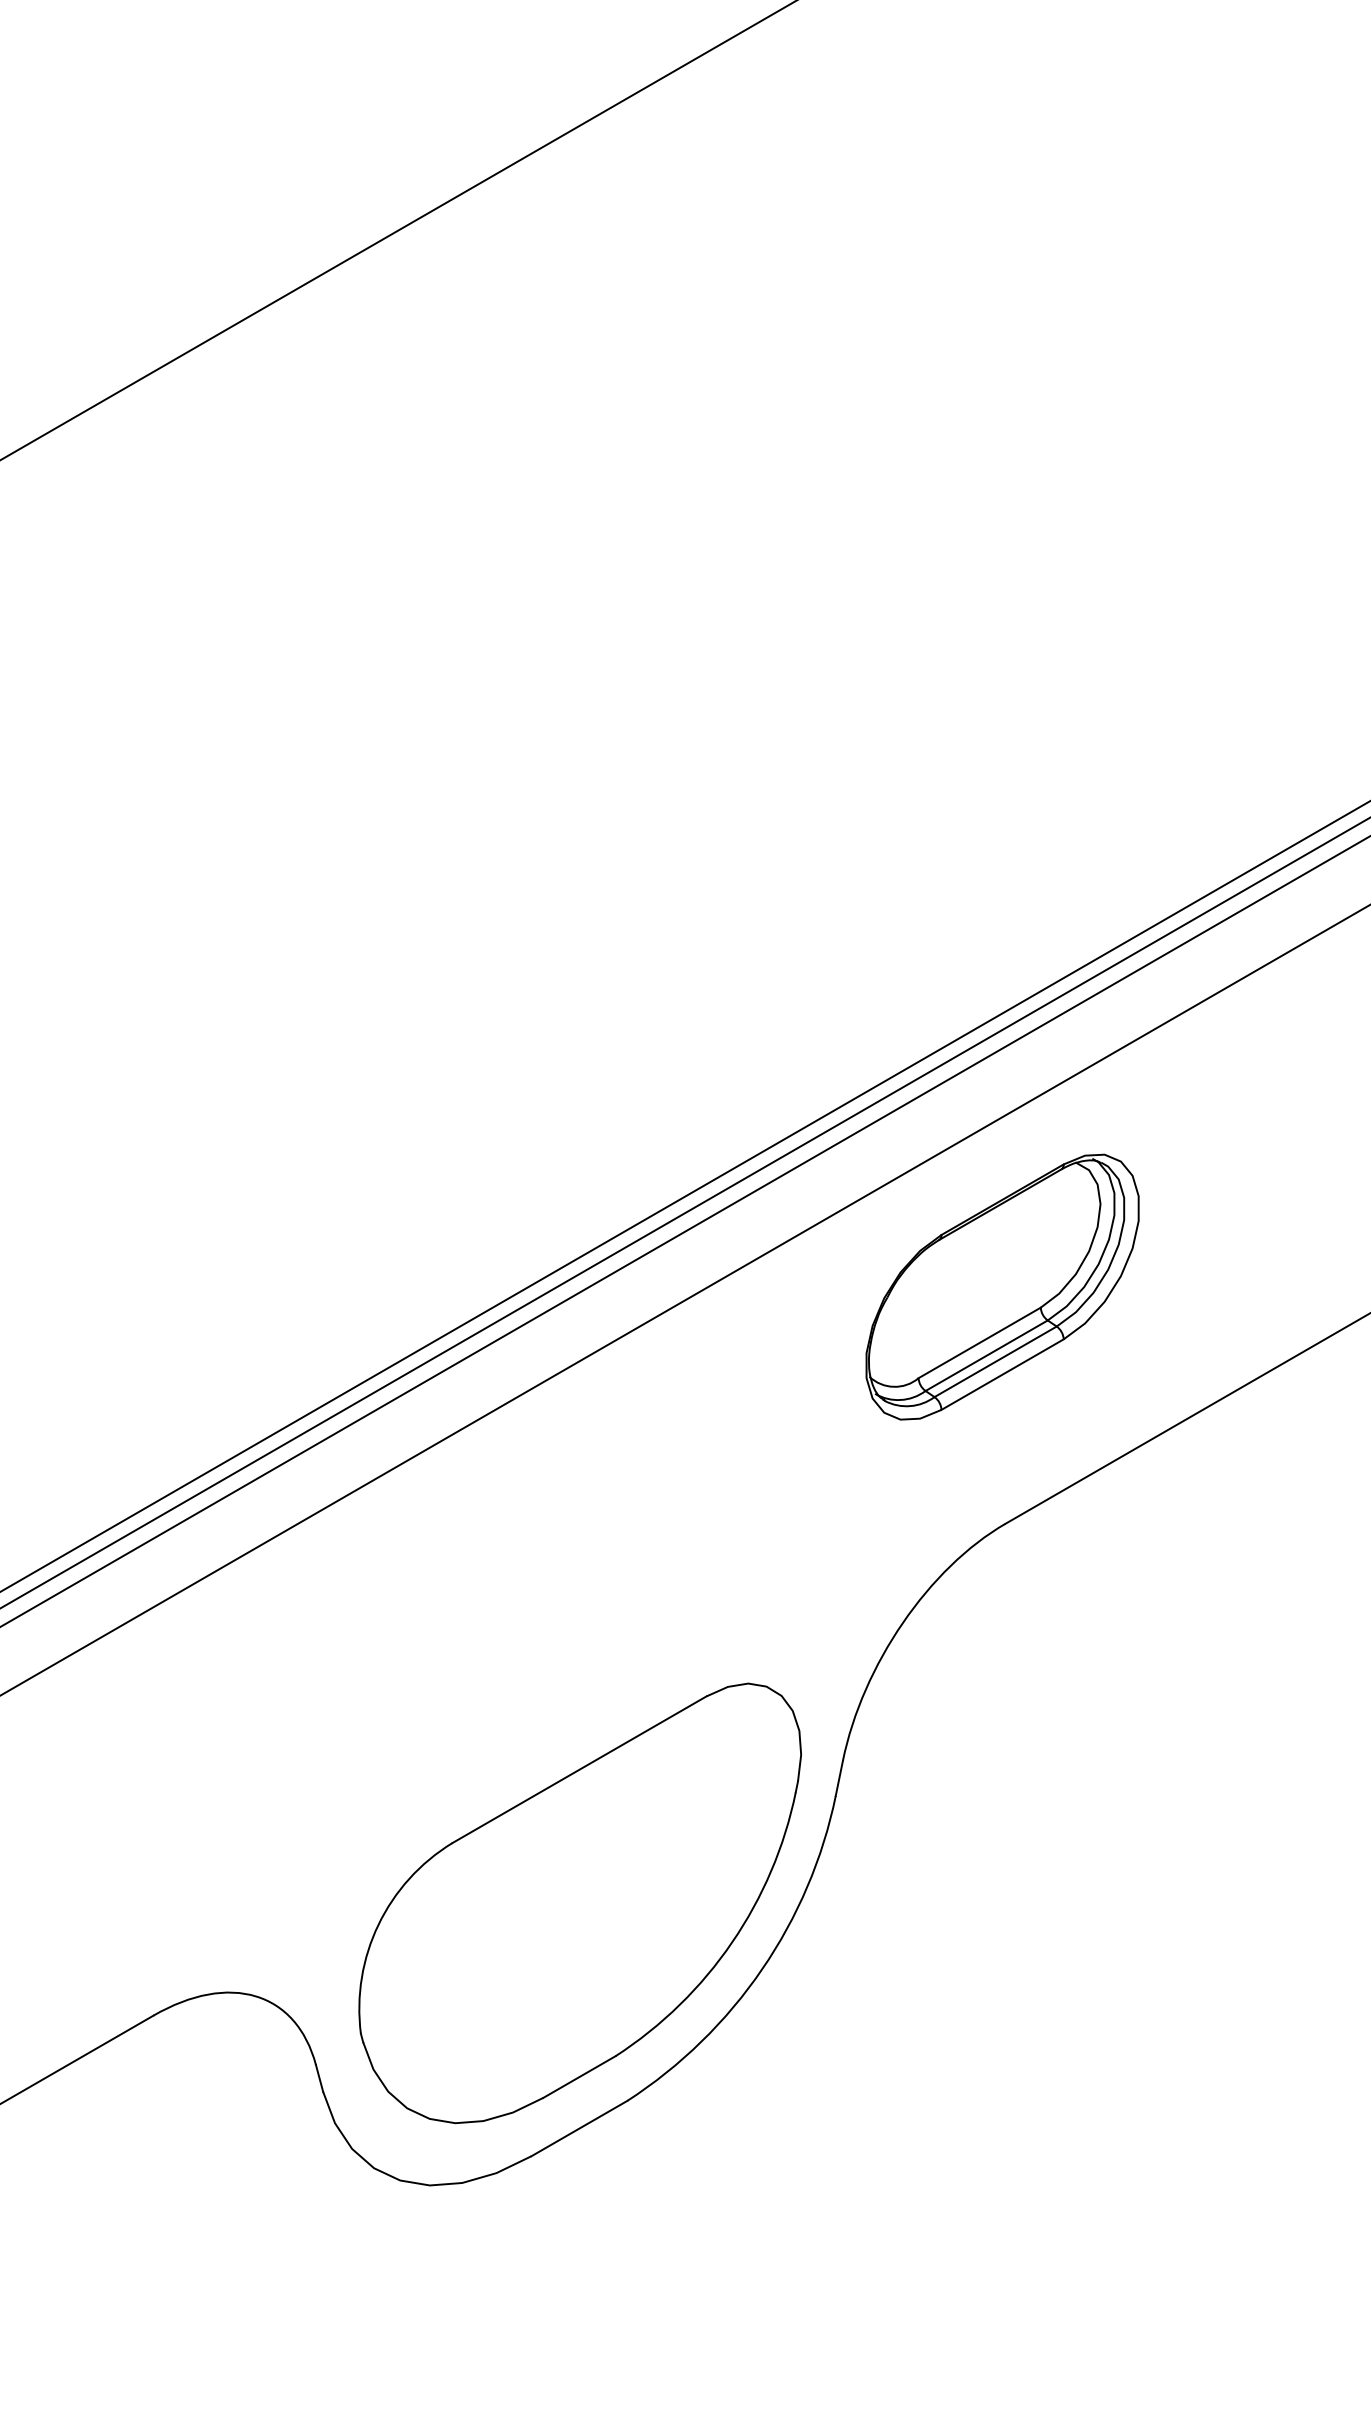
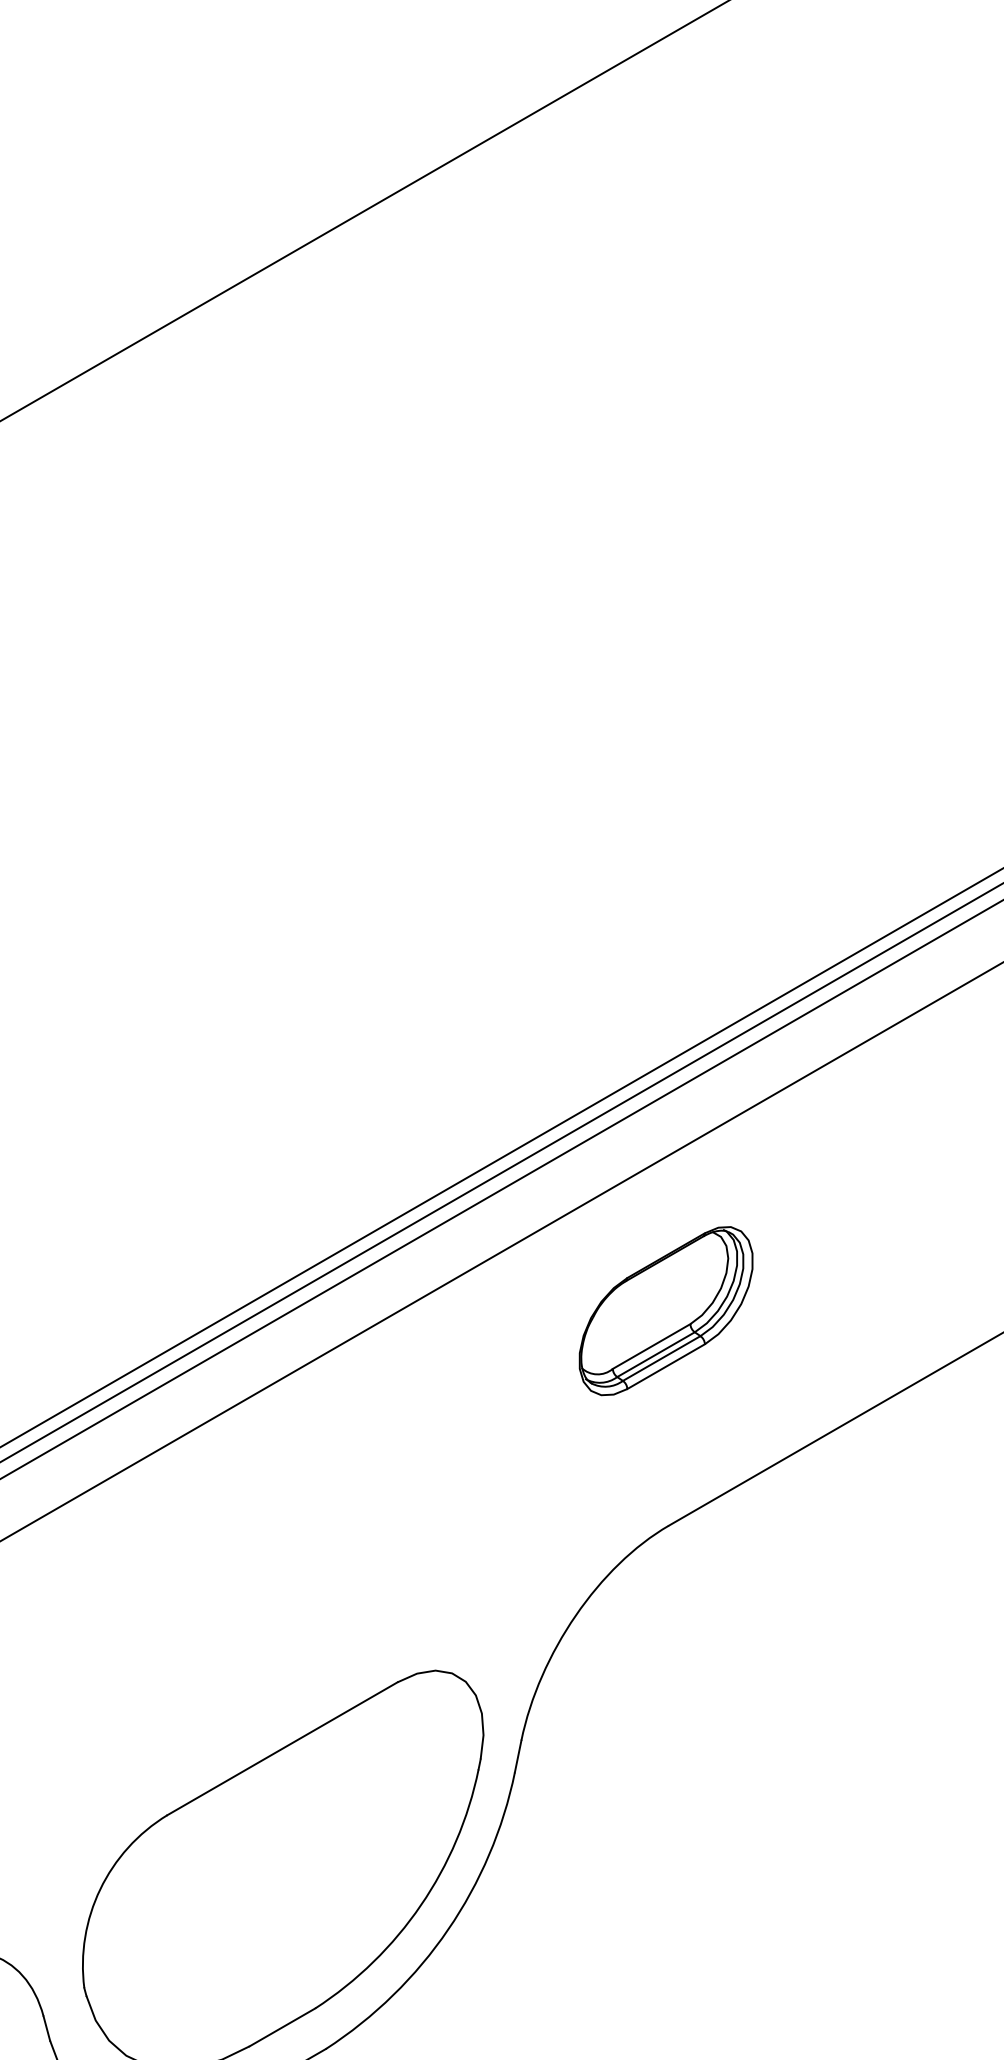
part: (1002, 1286) -> (666, 1310), size x0.7

